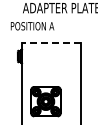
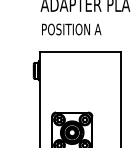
text: (32, 26) -> (71, 29), moved
line: (51, 42) -> (79, 51), dashed -> solid

